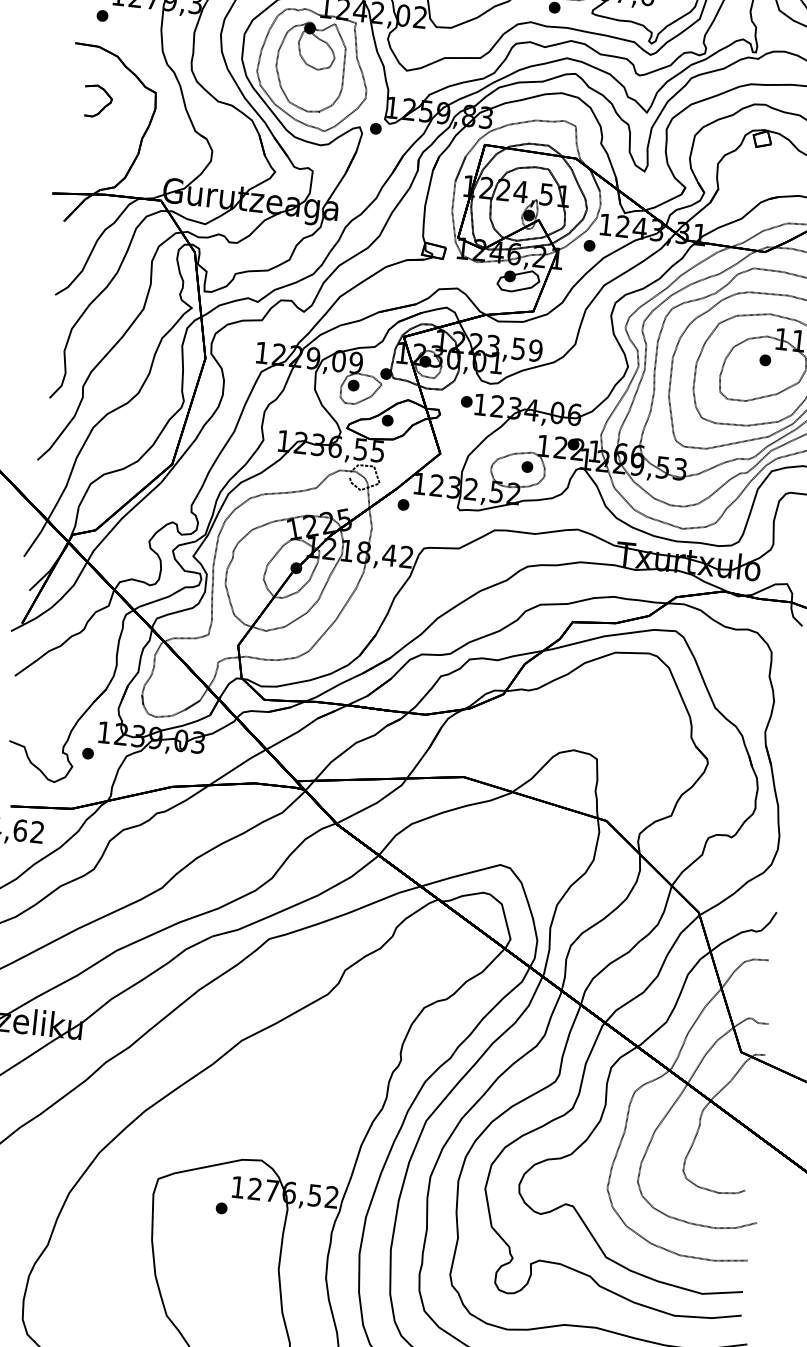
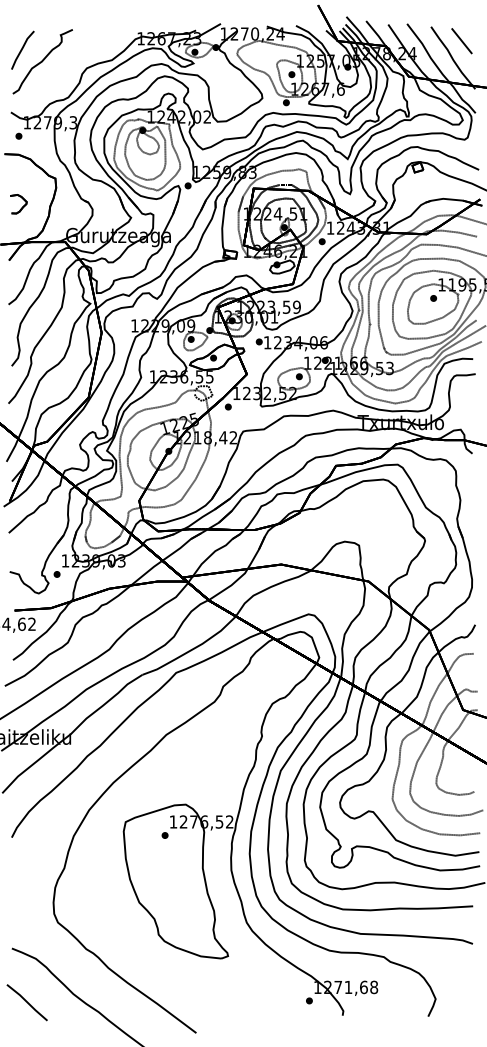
part: (97, 101) -> (18, 204), moved

